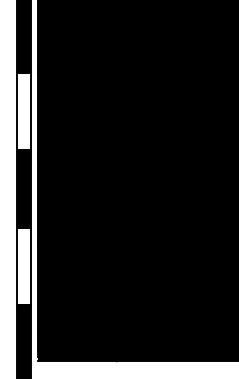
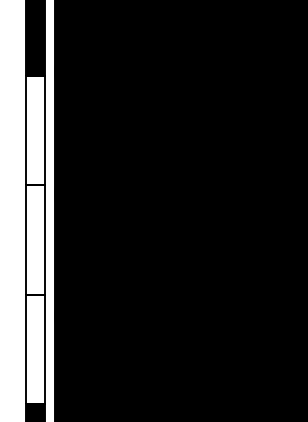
fill: (23, 188) -> (34, 239), removed

